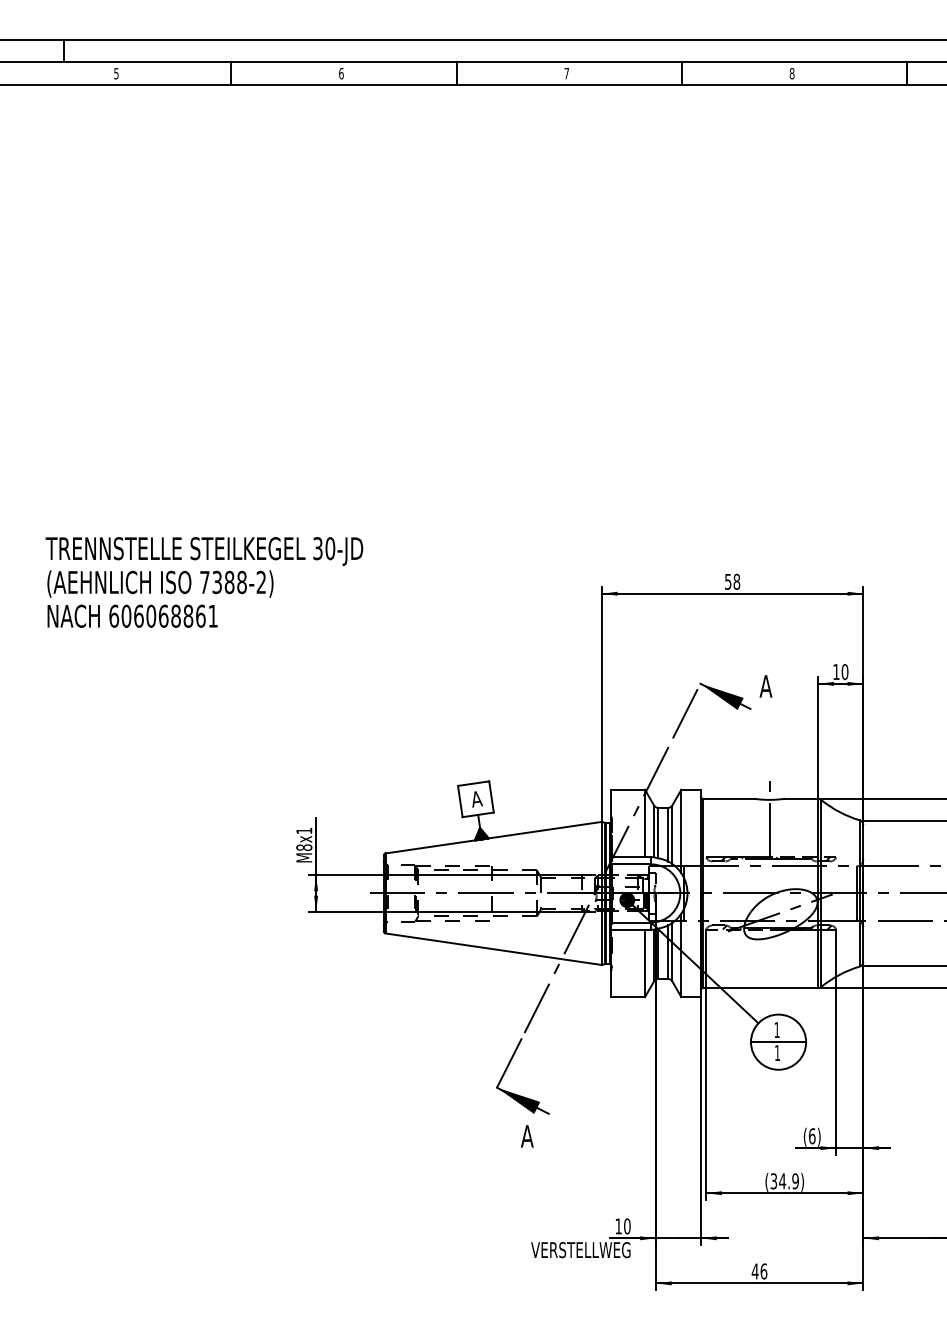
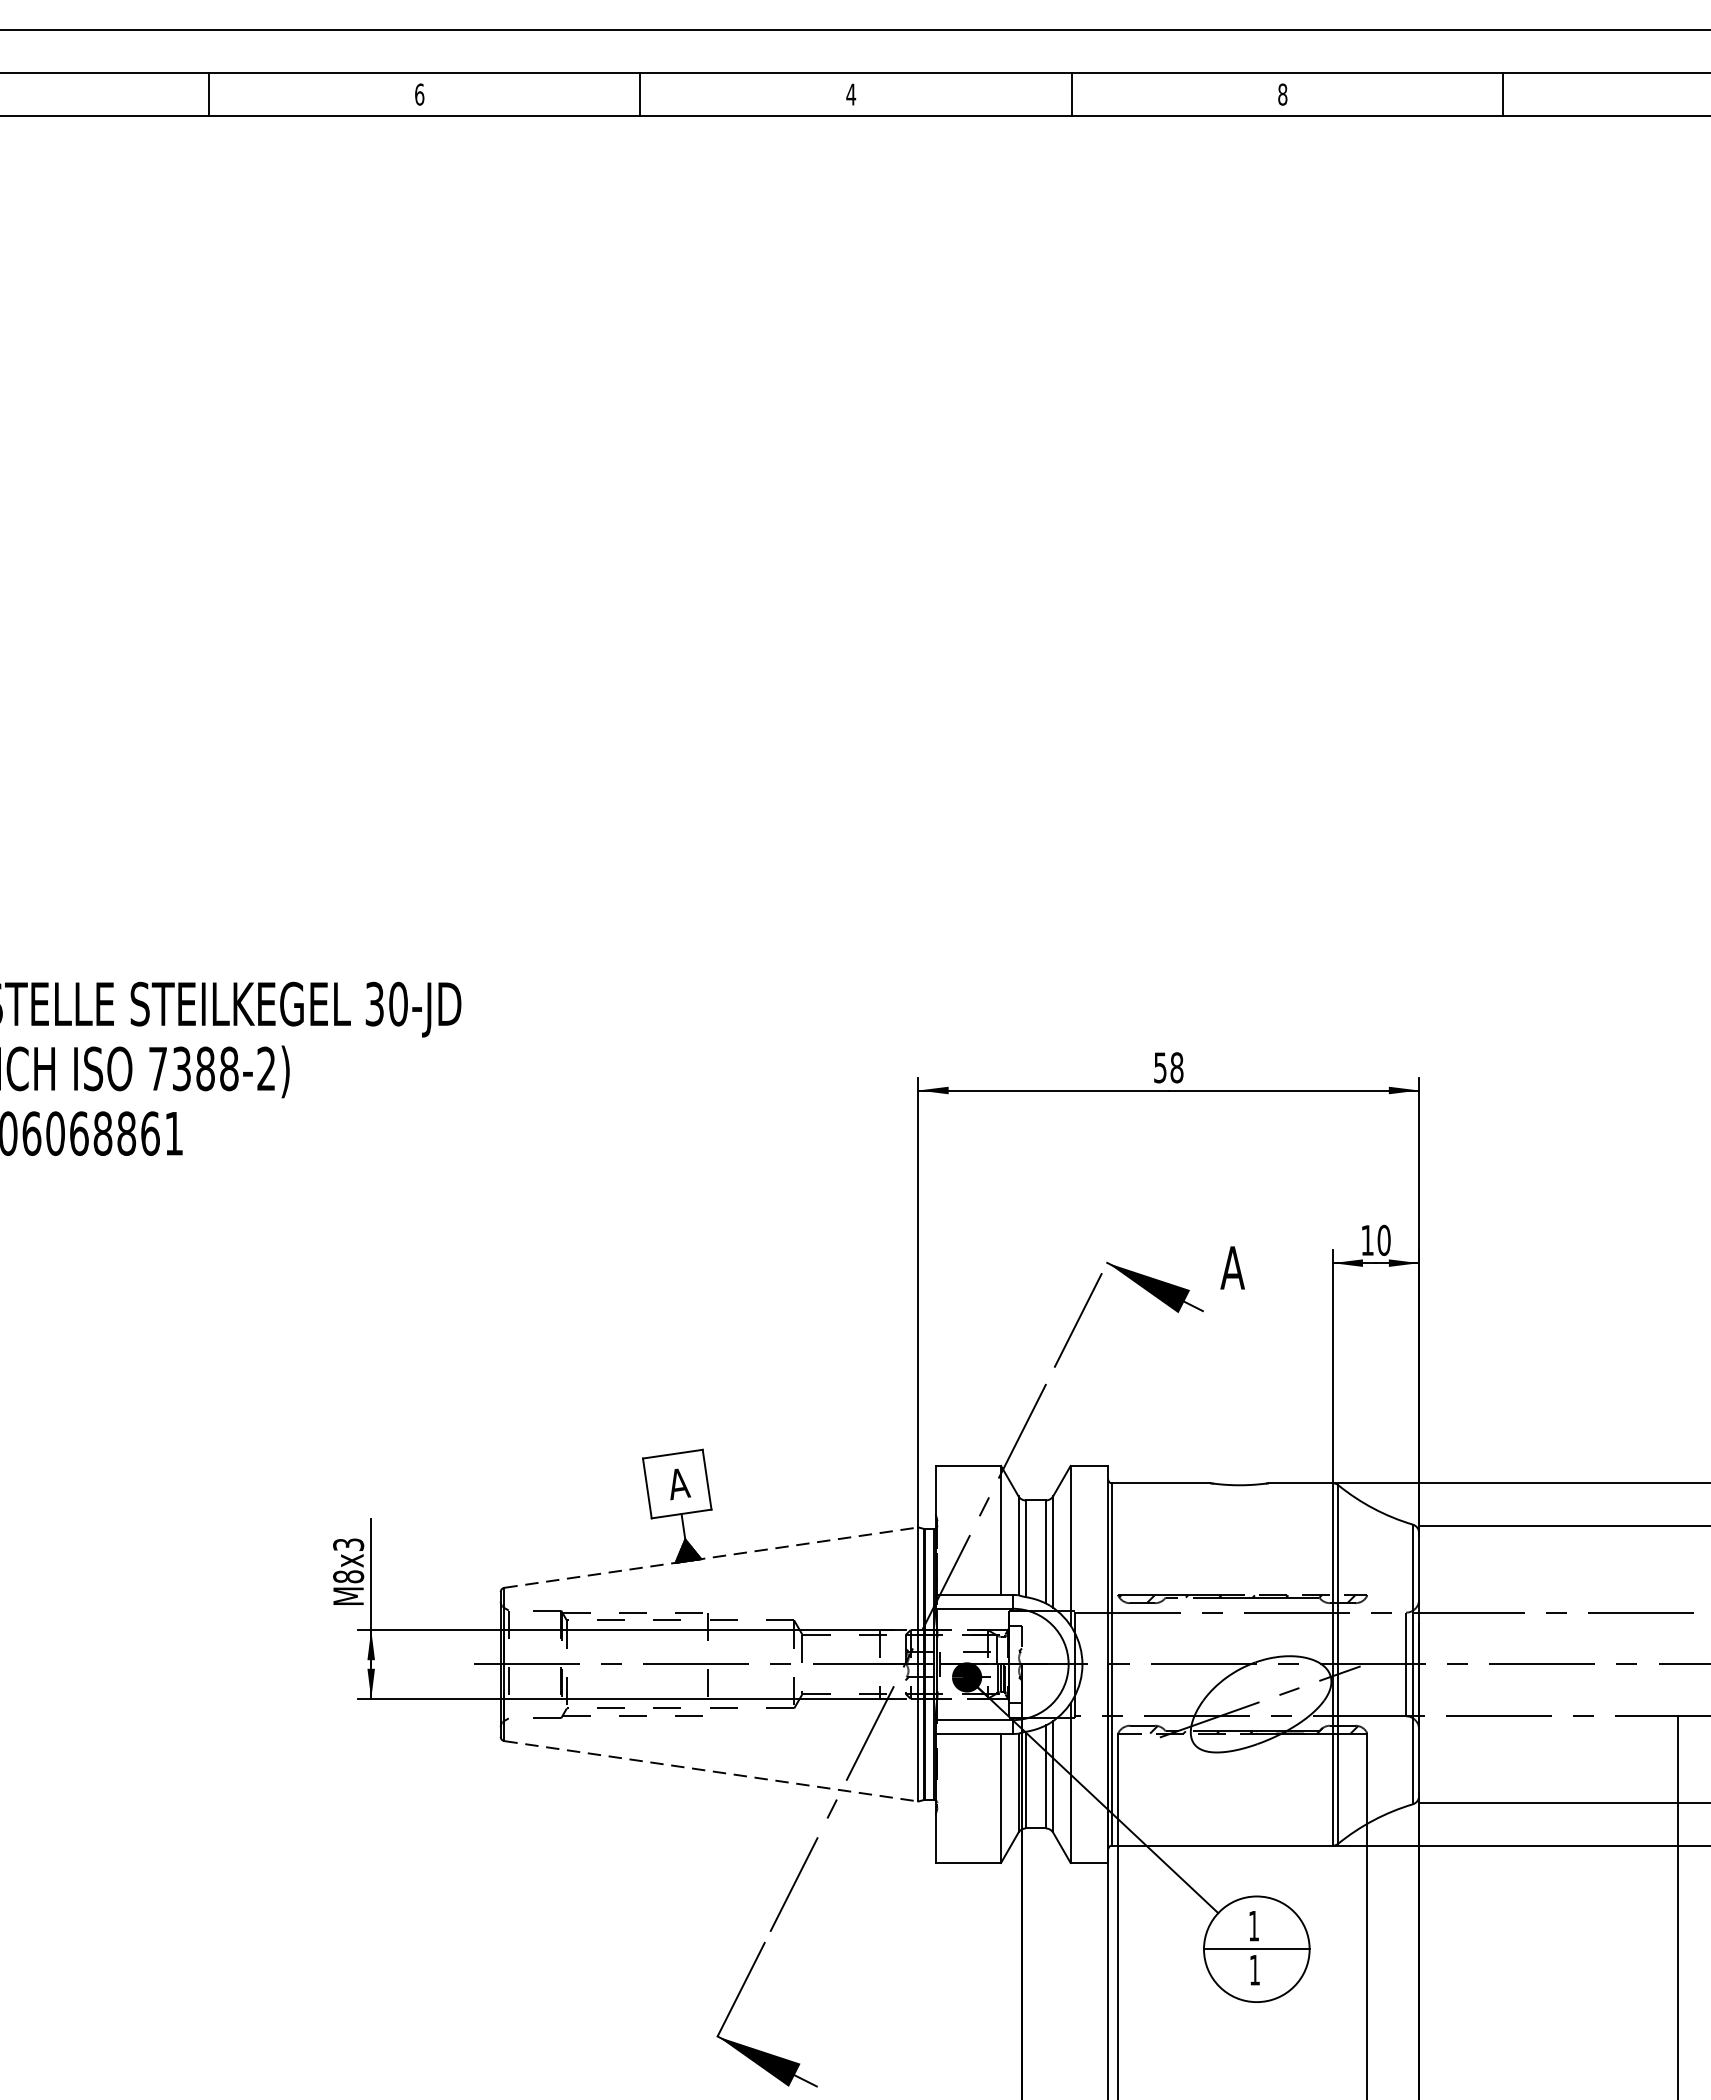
text: (566, 73) -> (850, 94), 7 -> 4
line: (769, 818) -> (1239, 1520), removed
text: (304, 830) -> (348, 1543), M8x1 -> M8x3
line: (494, 837) -> (712, 1557), solid -> dashed
line: (494, 949) -> (712, 1771), solid -> dashed

